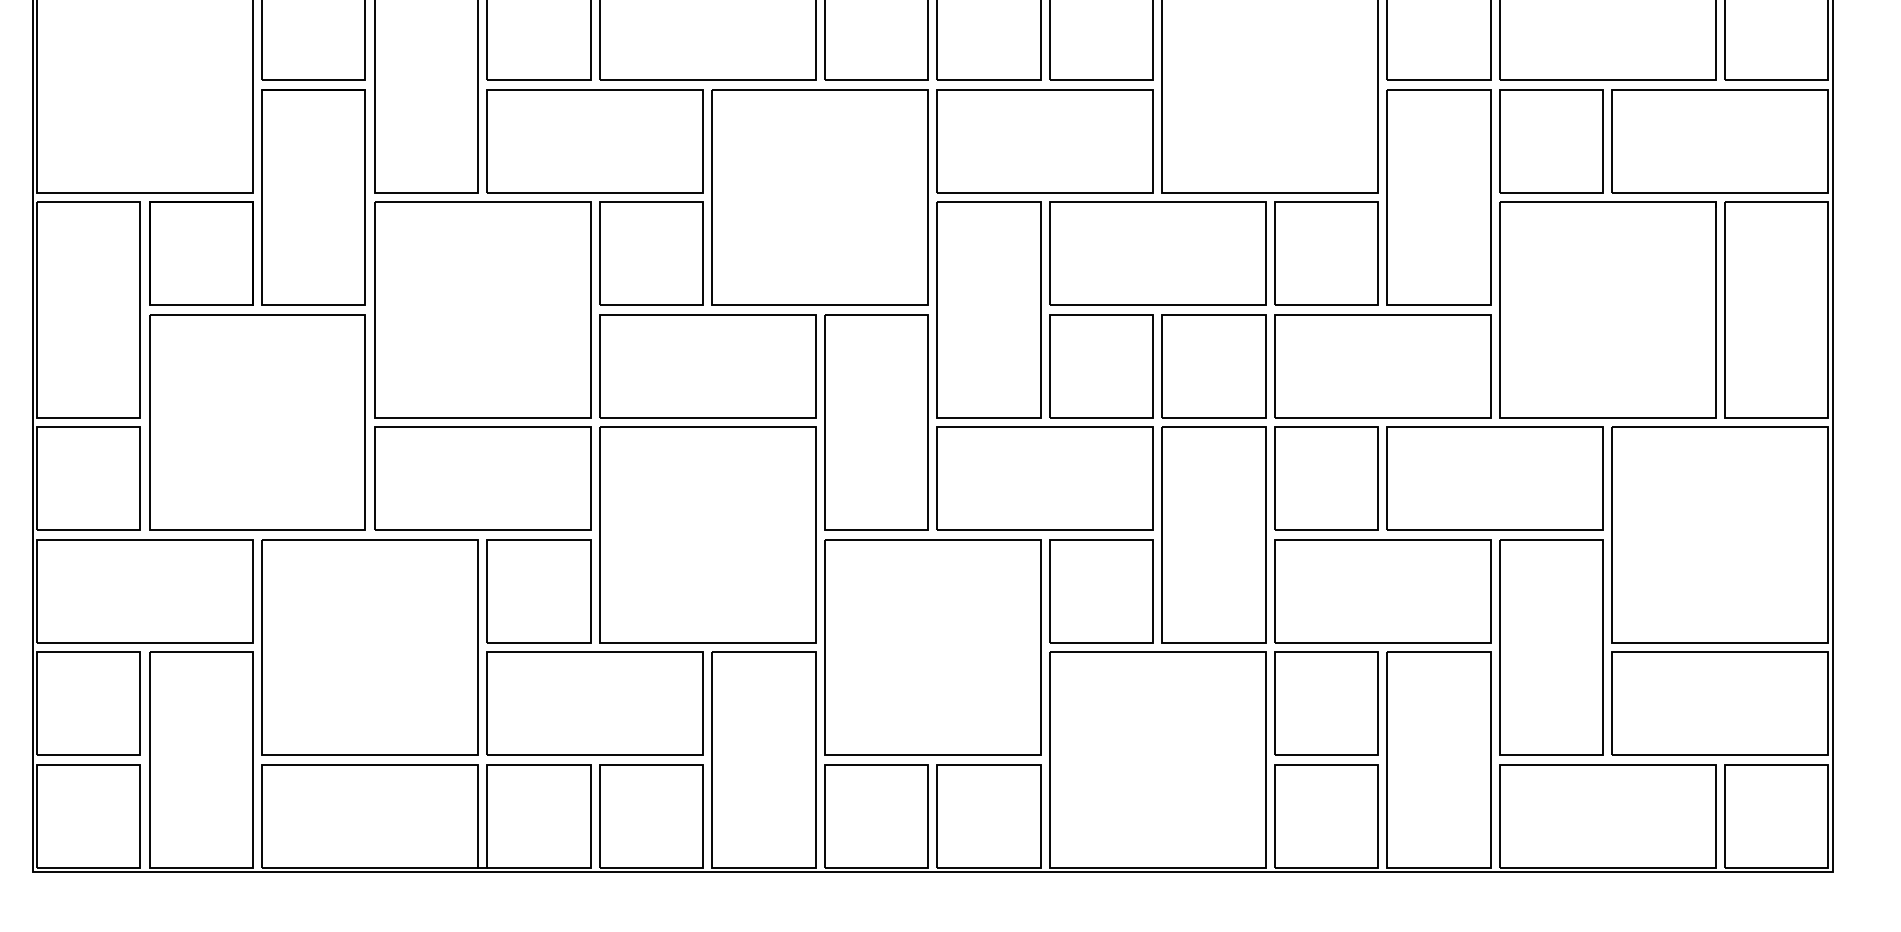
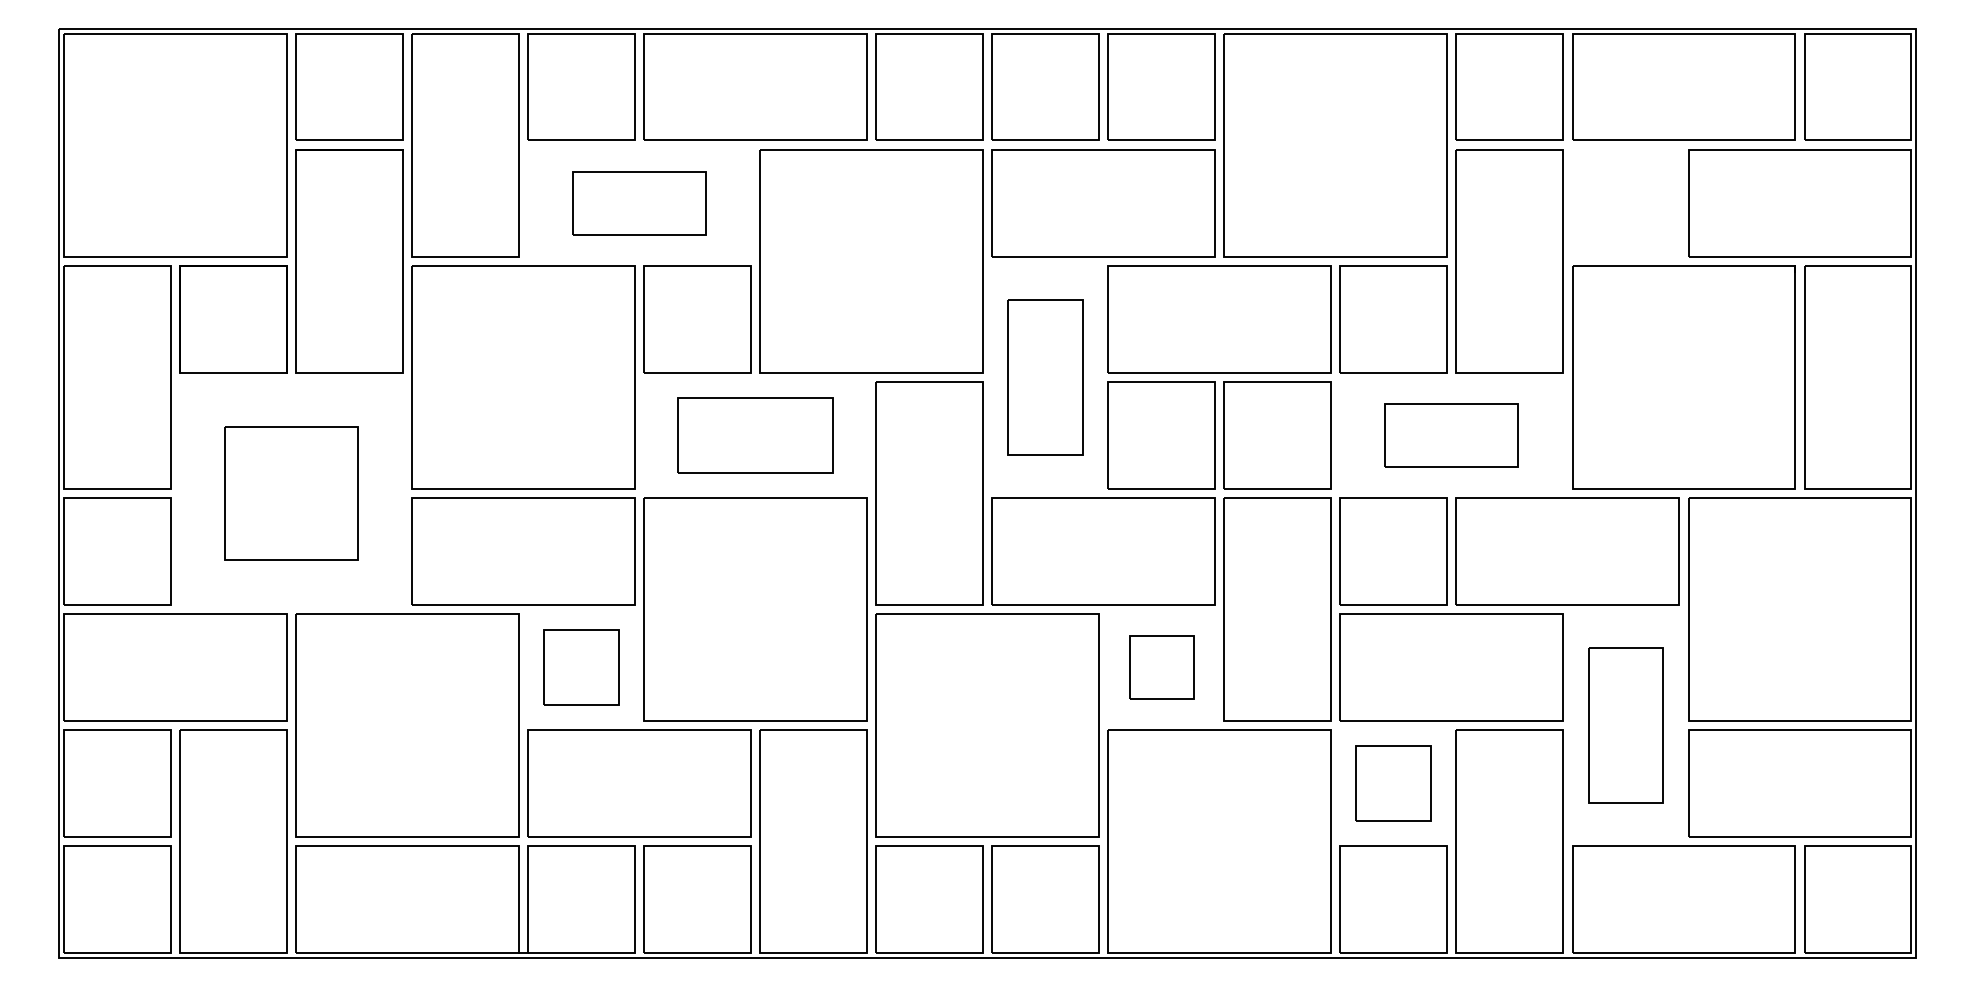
part: (595, 141) -> (639, 203), size x0.6
part: (1551, 141) -> (1625, 203), removed
part: (988, 309) -> (1045, 377), size x0.7
part: (707, 366) -> (755, 435), size x0.7
part: (1382, 366) -> (1451, 435), size x0.6
part: (257, 422) -> (291, 493), size x0.6
part: (538, 591) -> (581, 667), size x0.7
part: (1101, 591) -> (1161, 667), size x0.6
part: (1551, 647) -> (1625, 725), size x0.7
part: (1326, 703) -> (1393, 783), size x0.7

